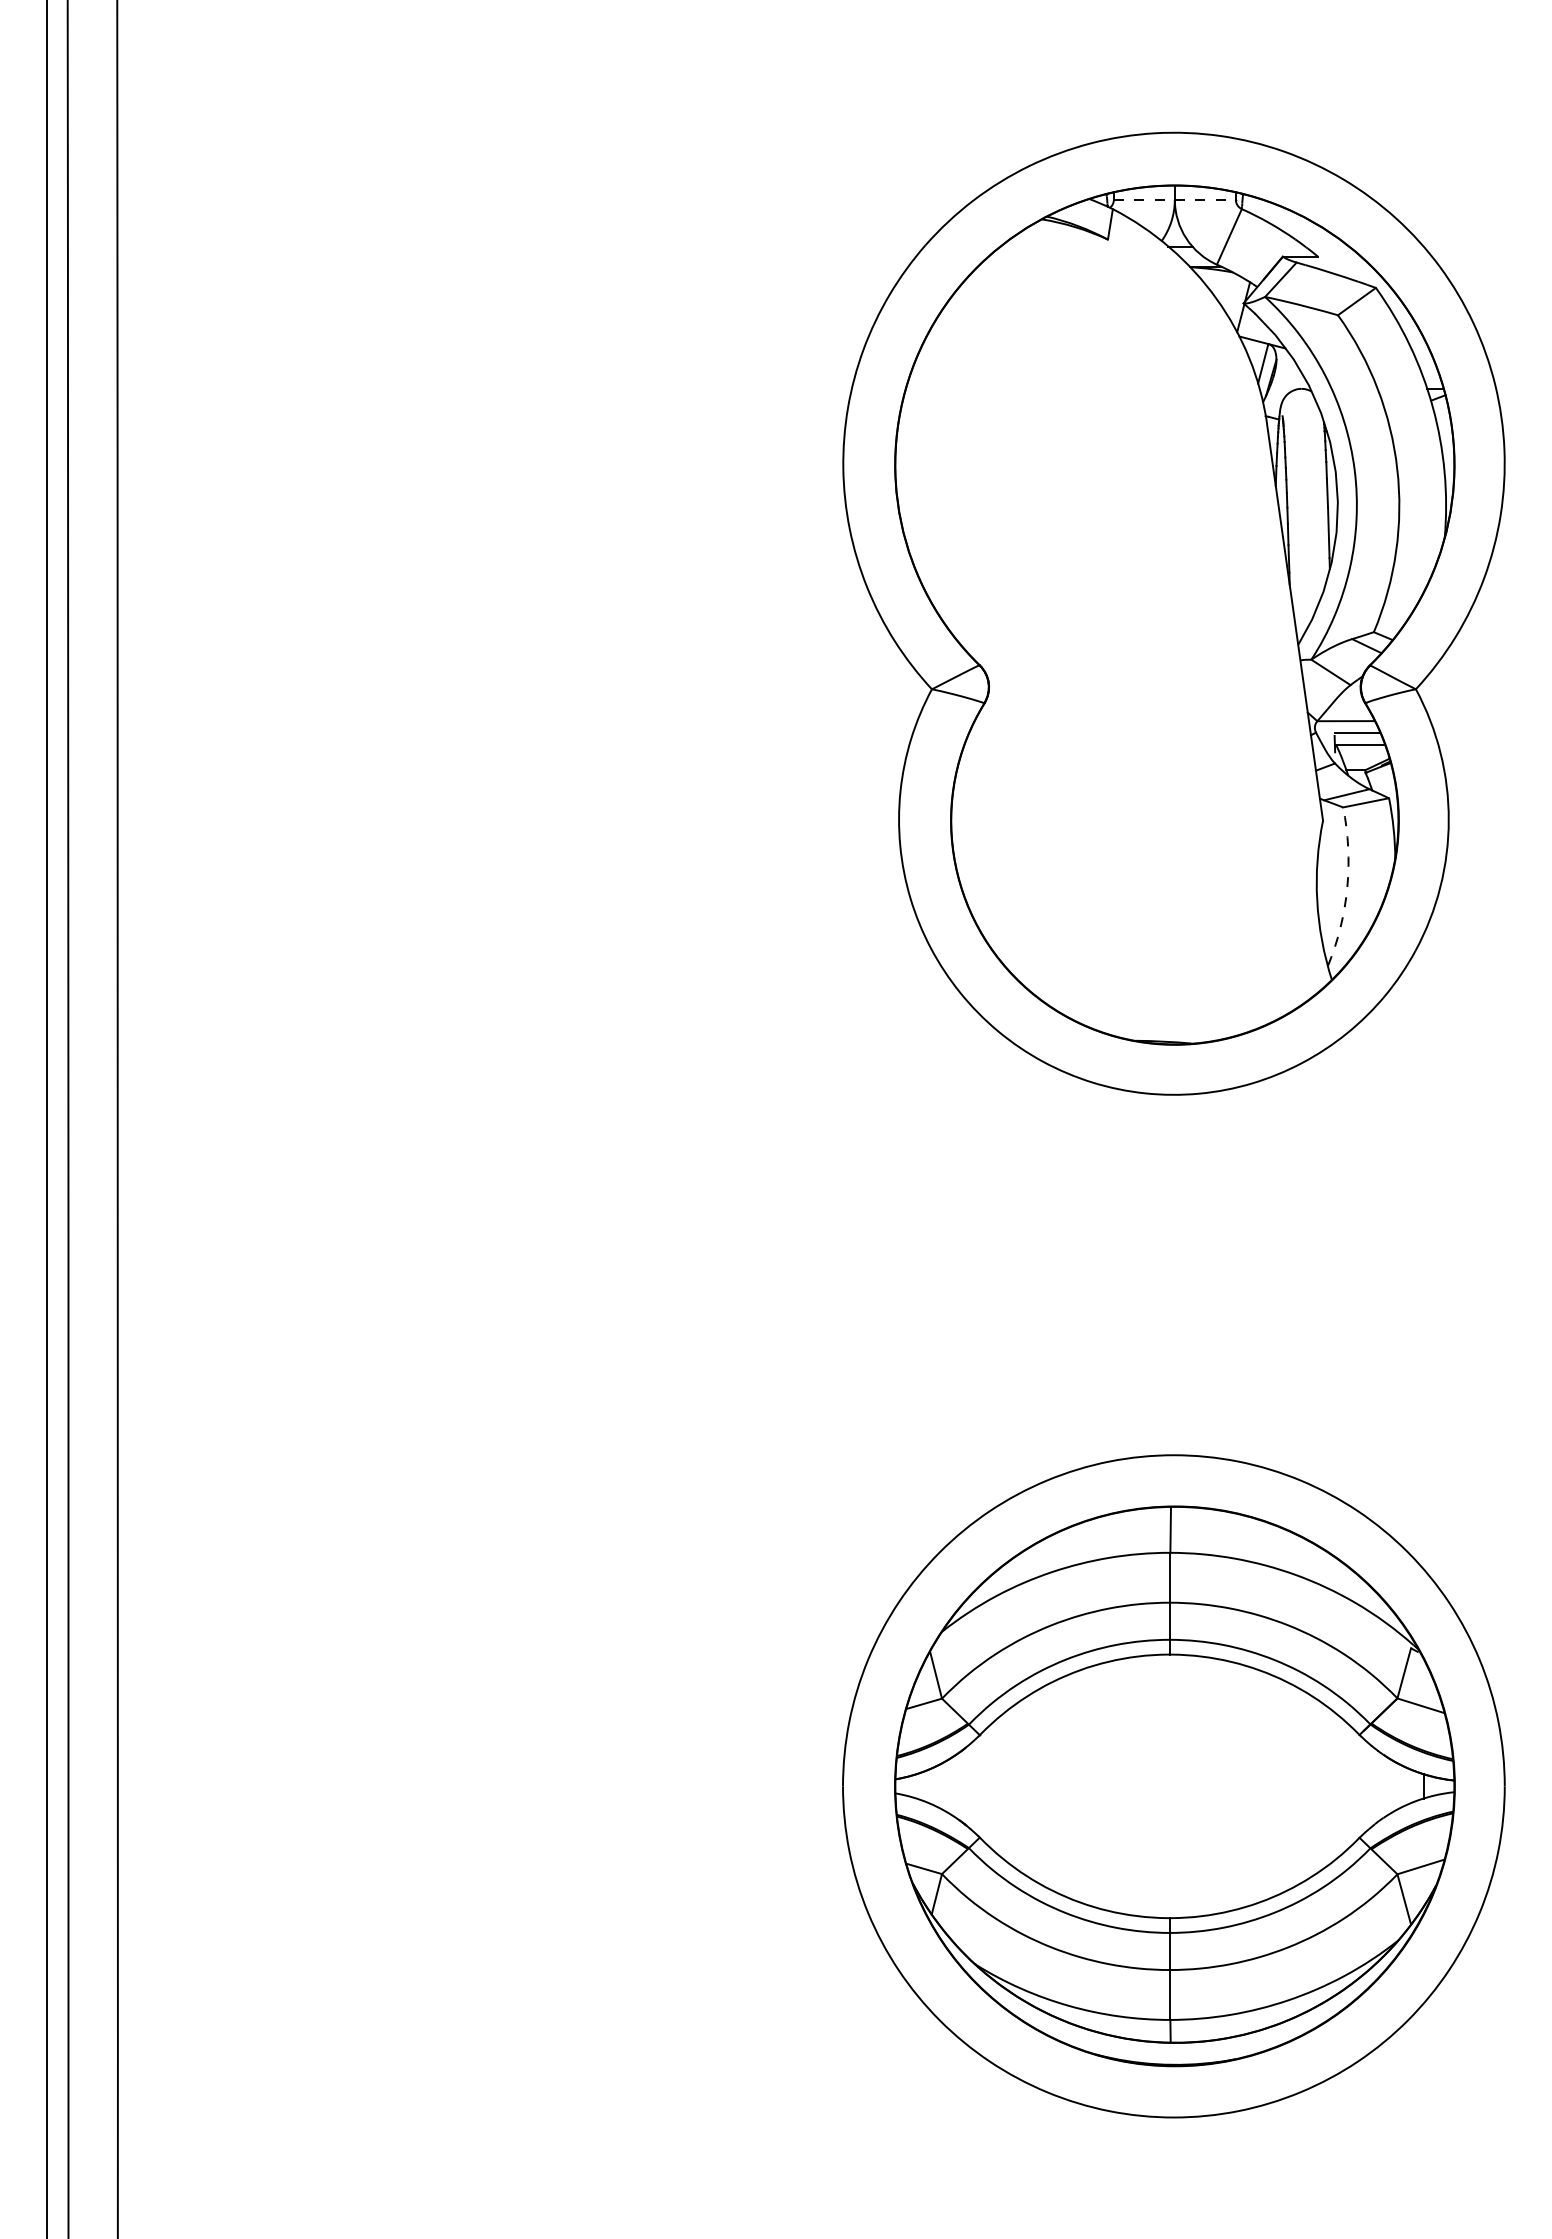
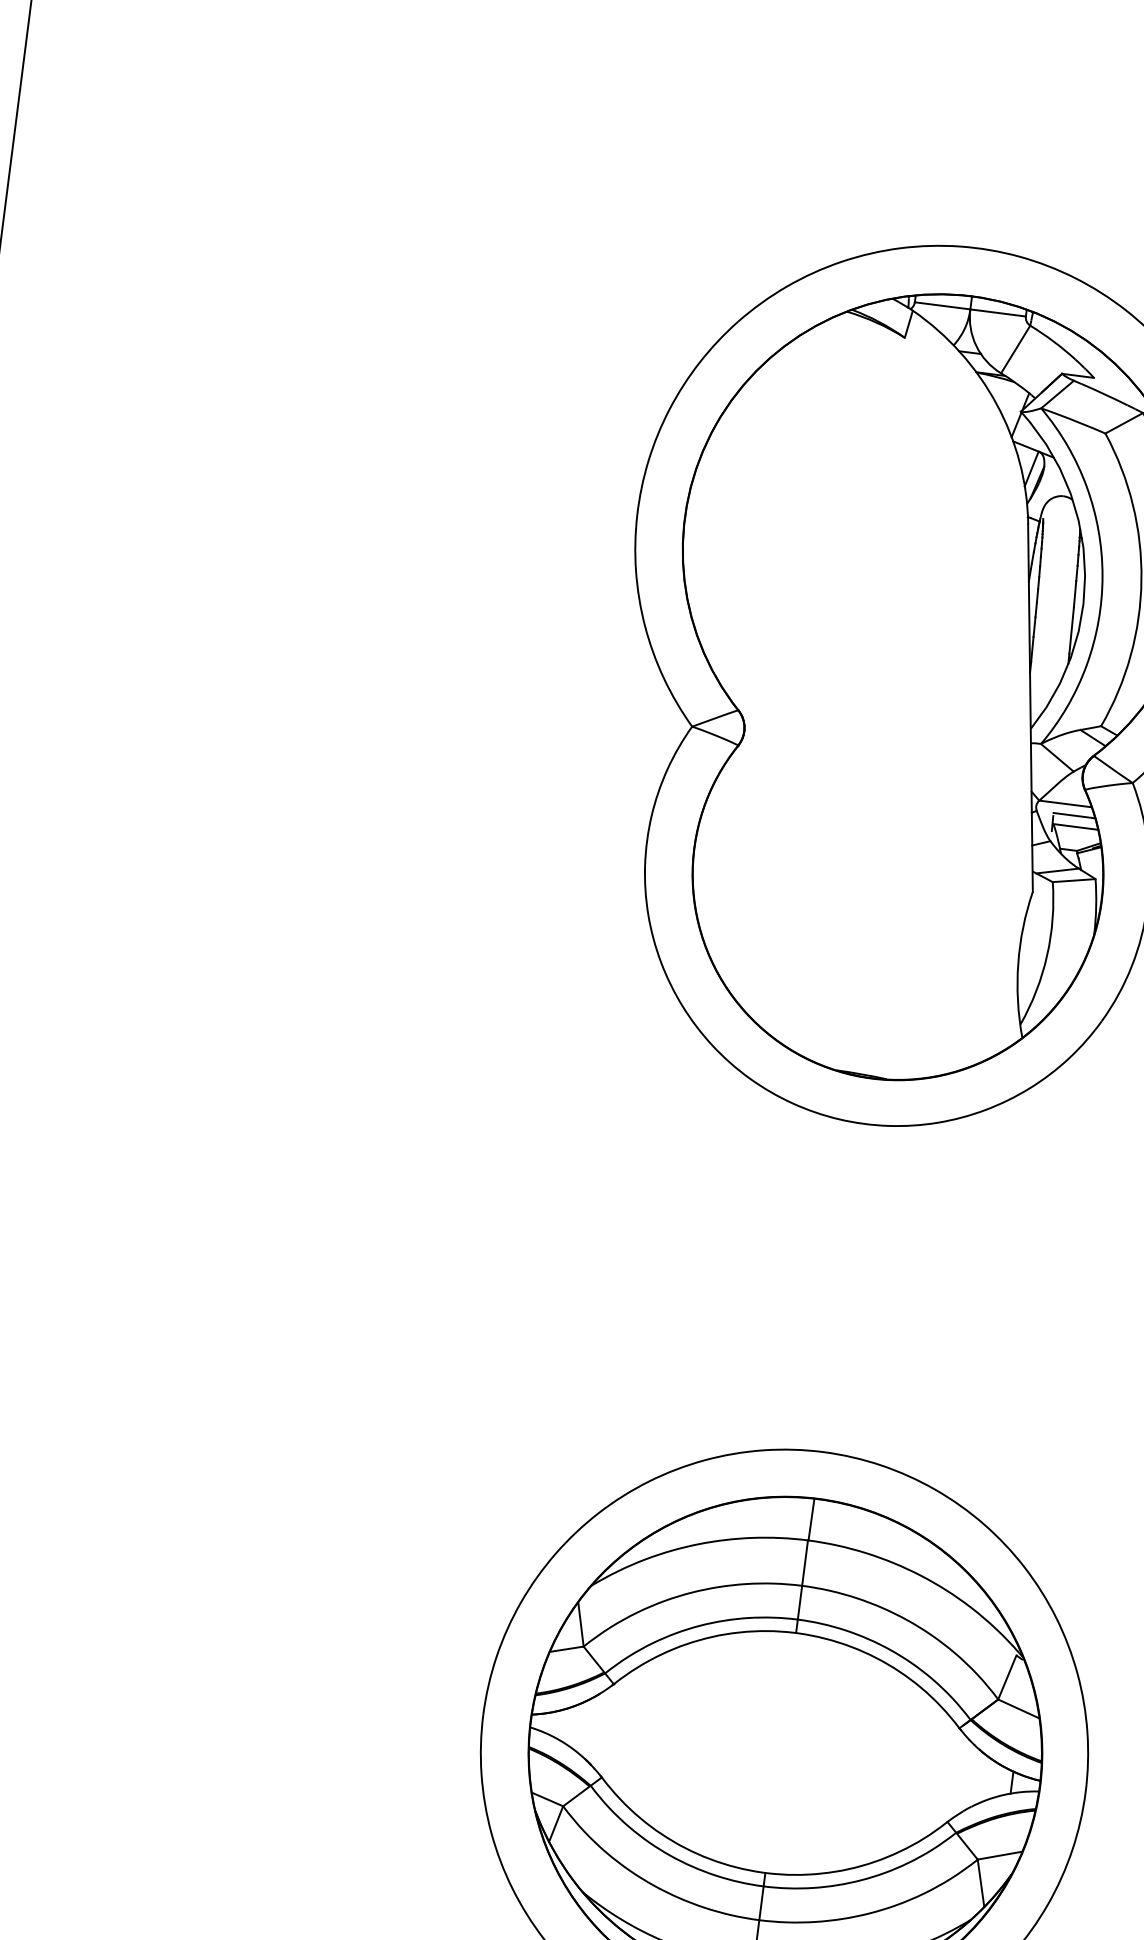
line: (1174, 199) -> (970, 309), dashed -> solid
arc: (1347, 887) -> (1047, 955), dashed -> solid

